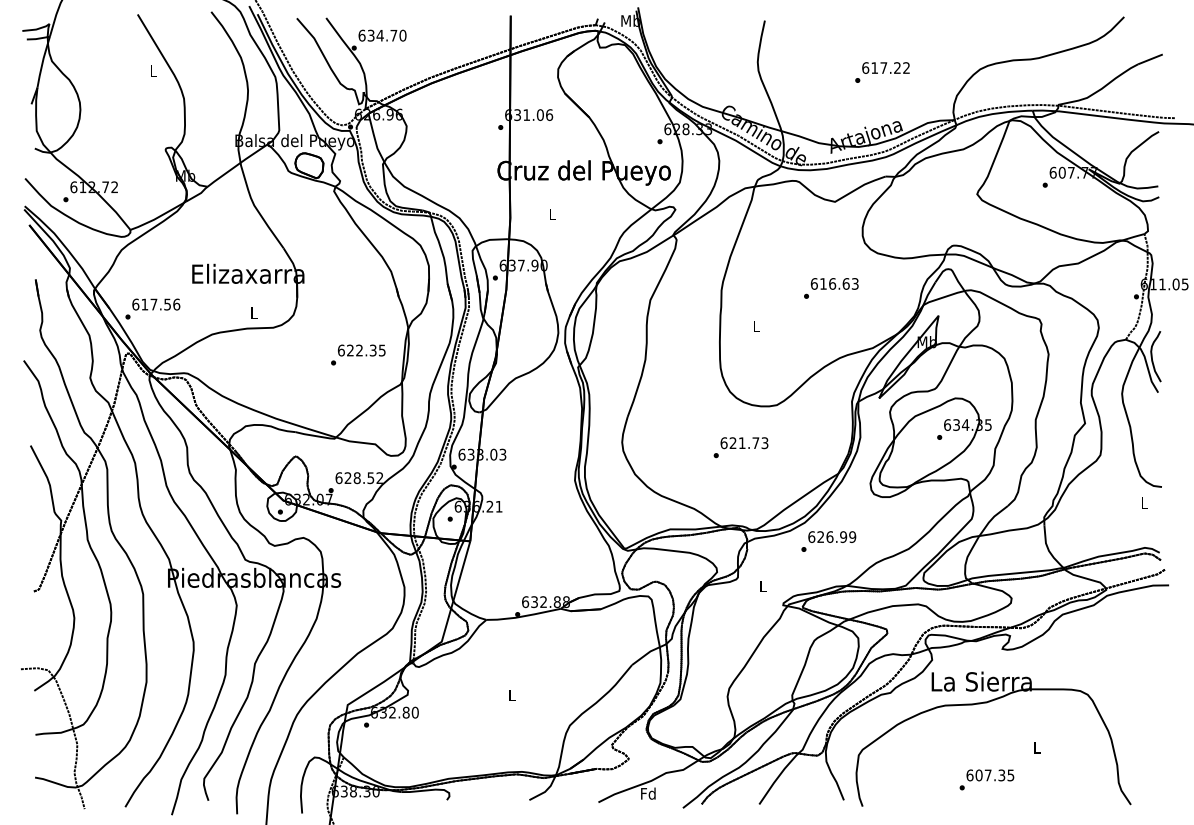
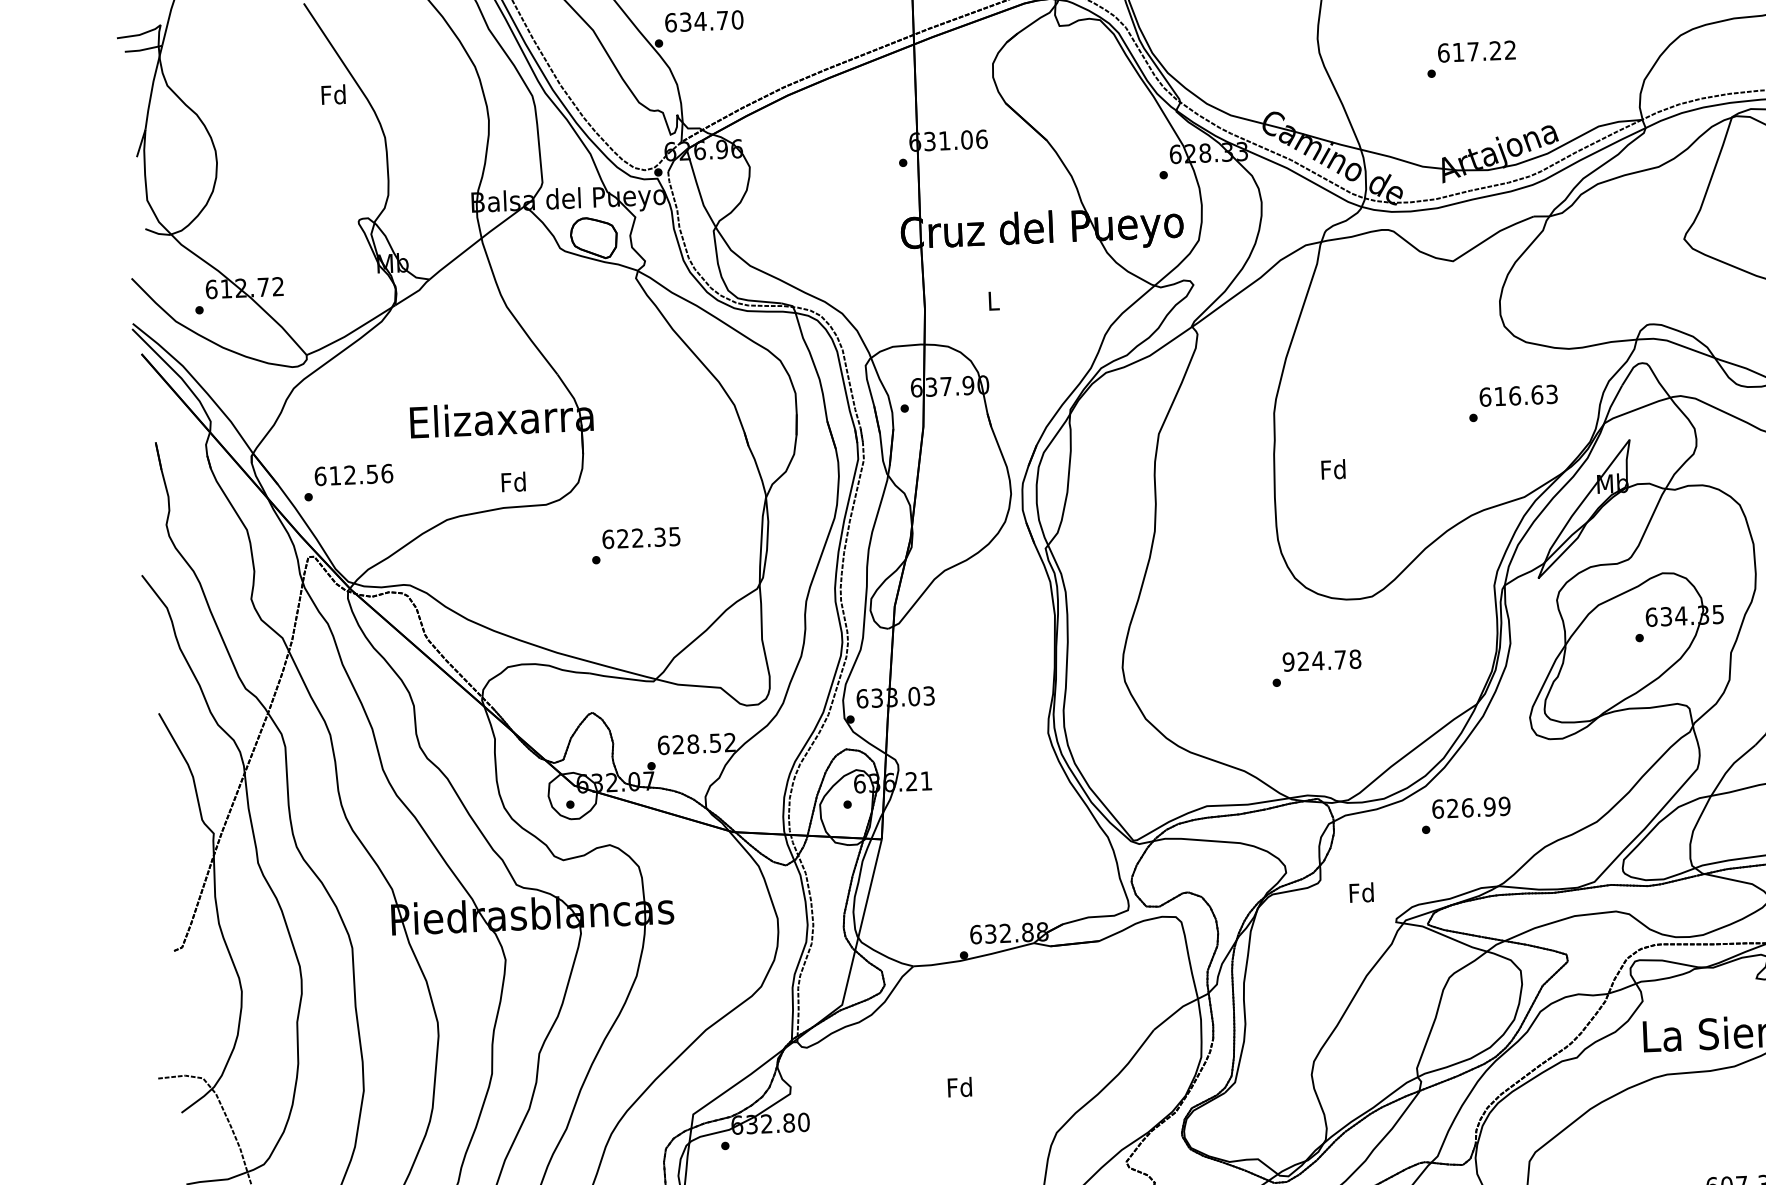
text: (153, 71) -> (333, 95), L -> Fd
text: (882, 72) -> (1471, 59), moved
text: (831, 288) -> (1513, 403), moved
text: (153, 304) -> (349, 475), 617.56 -> 612.56
text: (253, 312) -> (512, 481), L -> Fd
text: (756, 326) -> (1333, 469), L -> Fd
text: (358, 354) -> (636, 544), moved
text: (744, 443) -> (1321, 661), 621.73 -> 924.78
text: (762, 586) -> (1361, 893), L -> Fd
text: (511, 695) -> (959, 1087), L -> Fd

